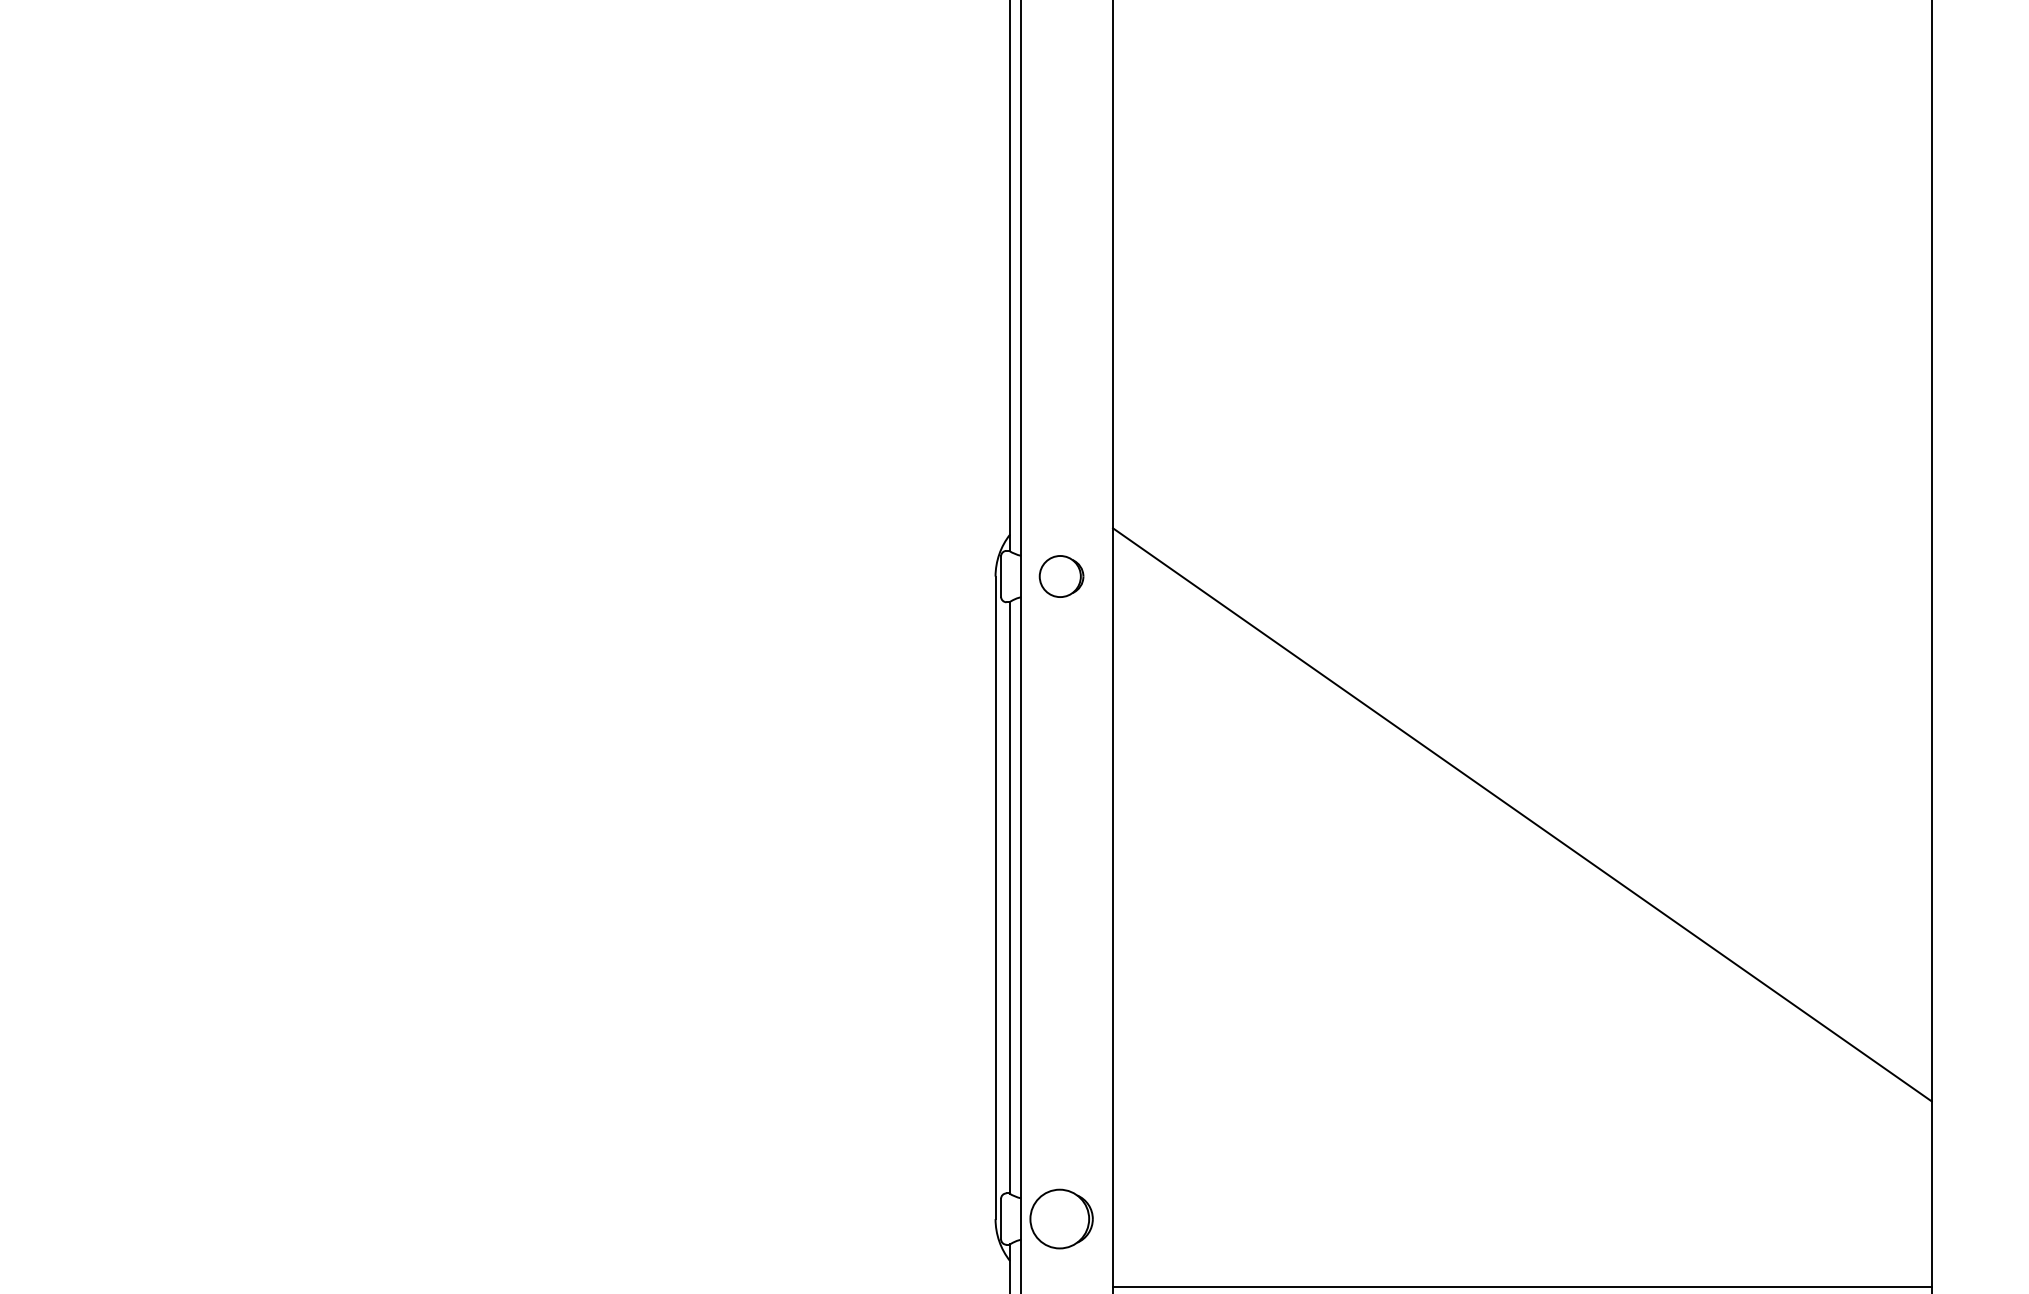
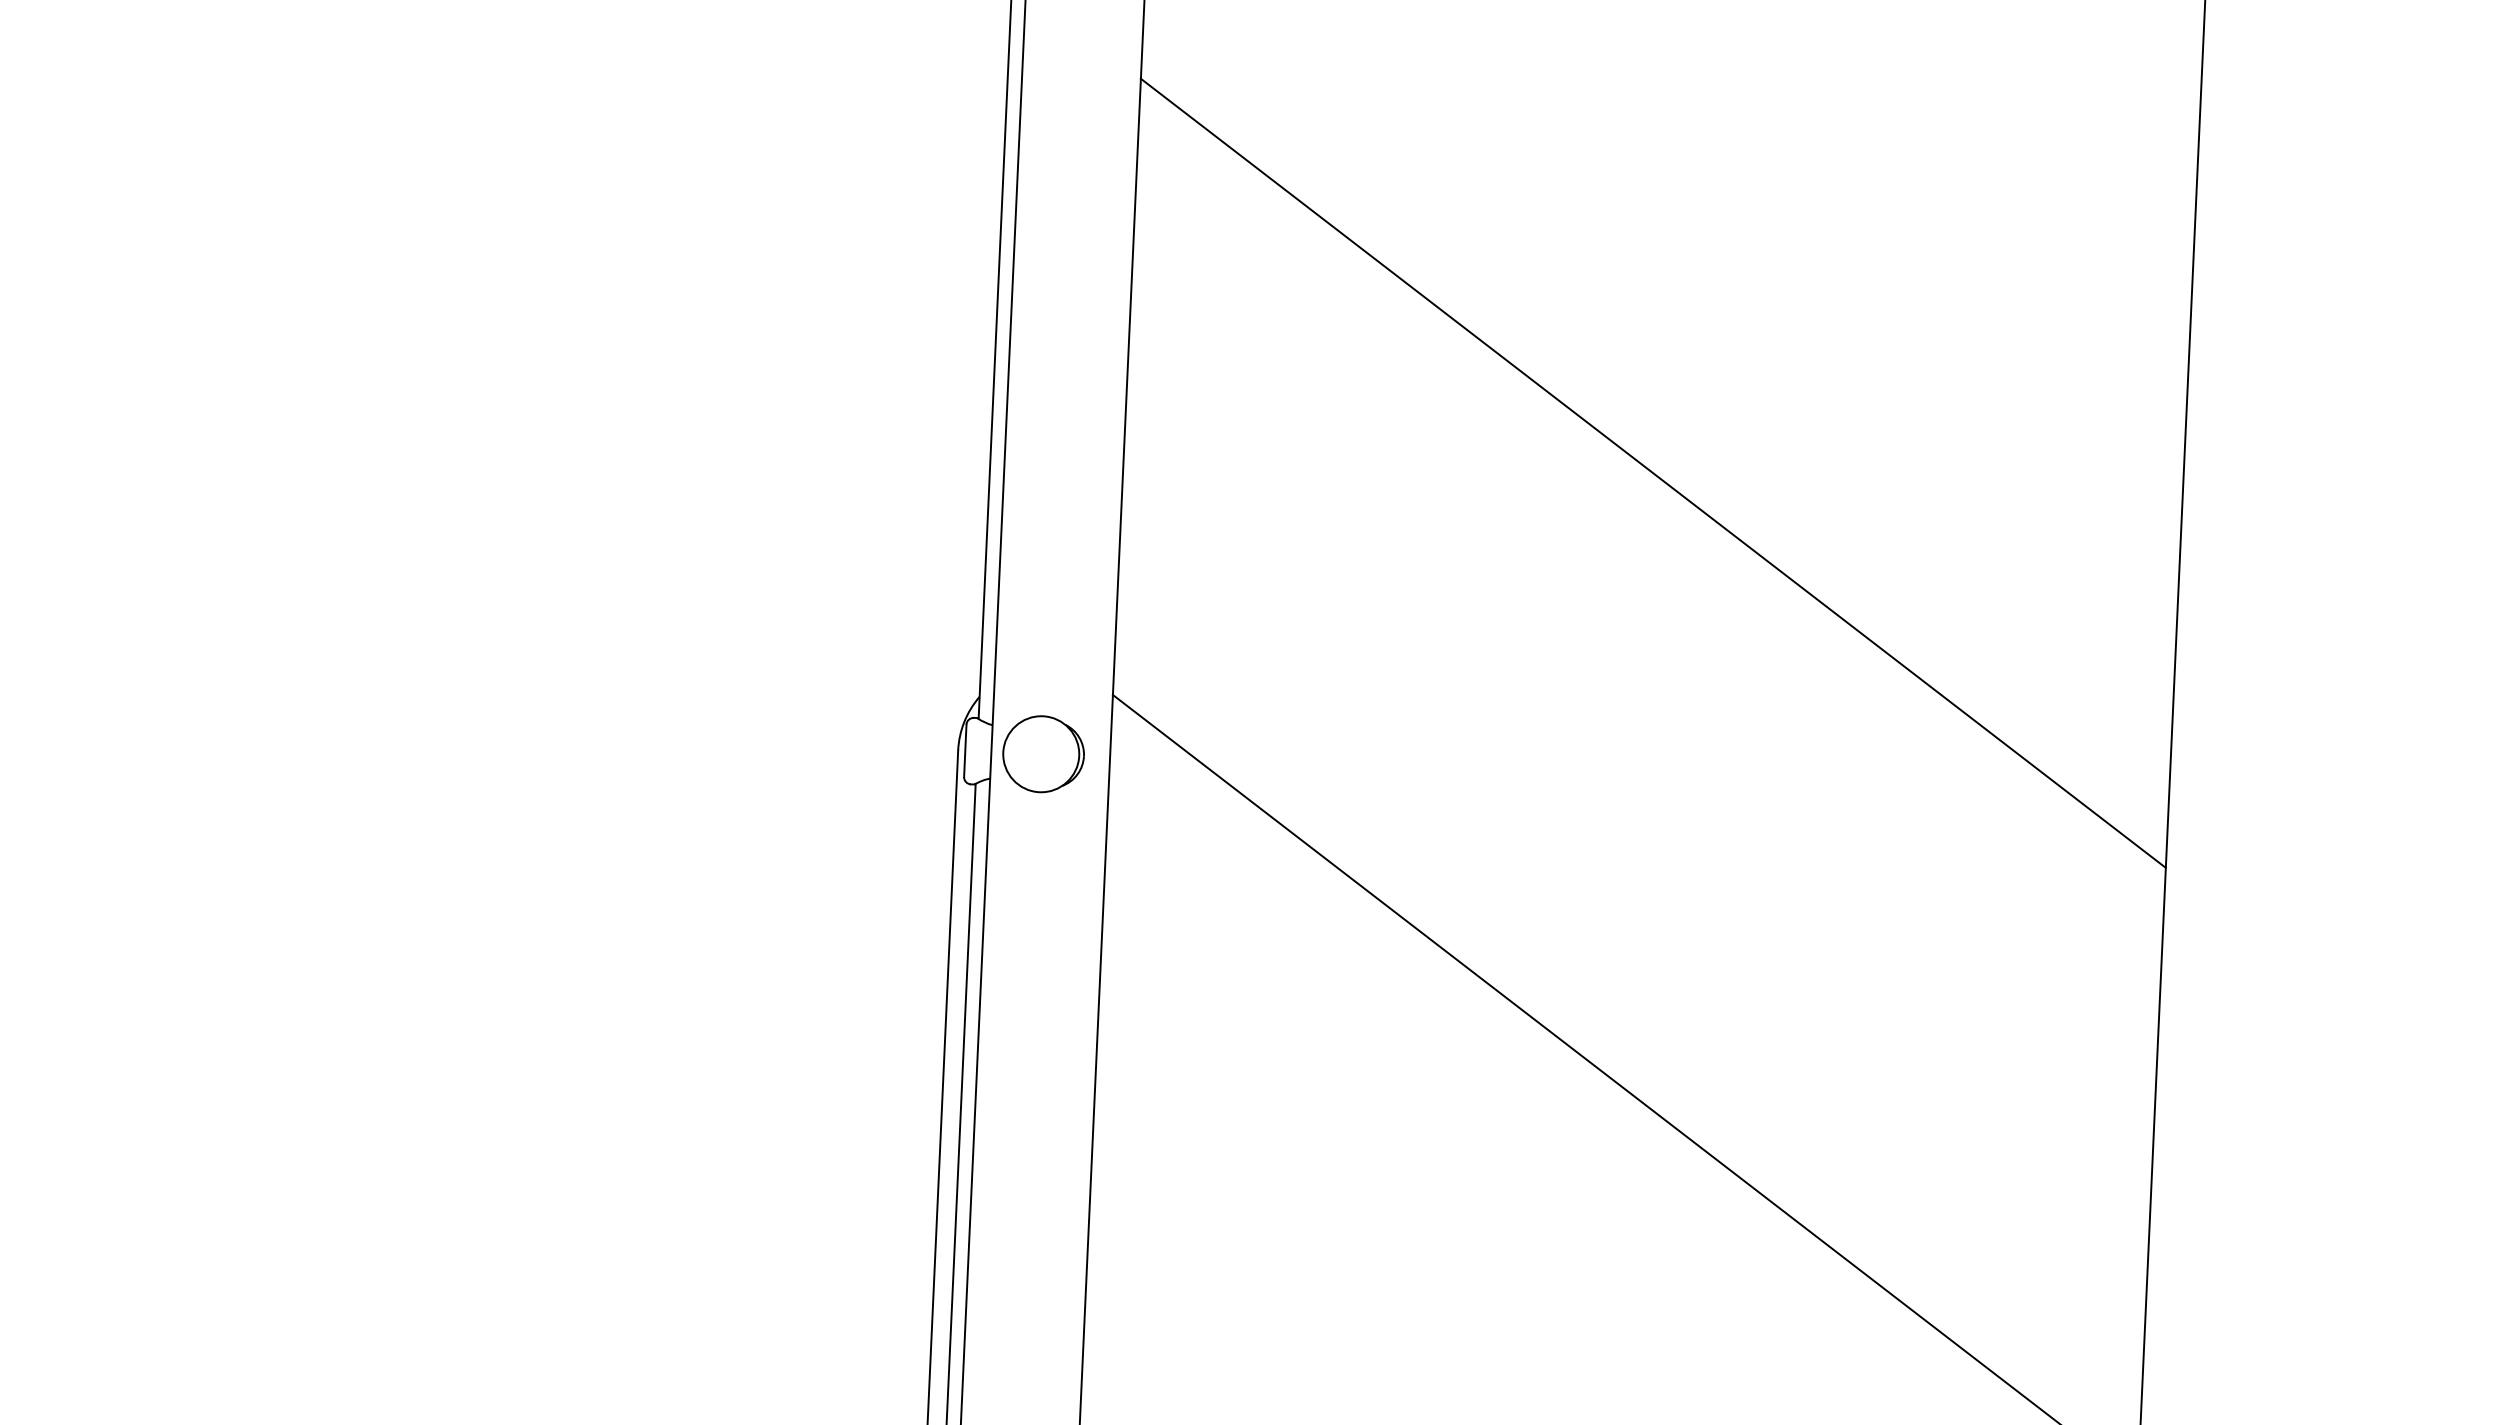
line: (1522, 337) -> (1653, 472), added
part: (1061, 576) -> (1043, 754), size x1.43

